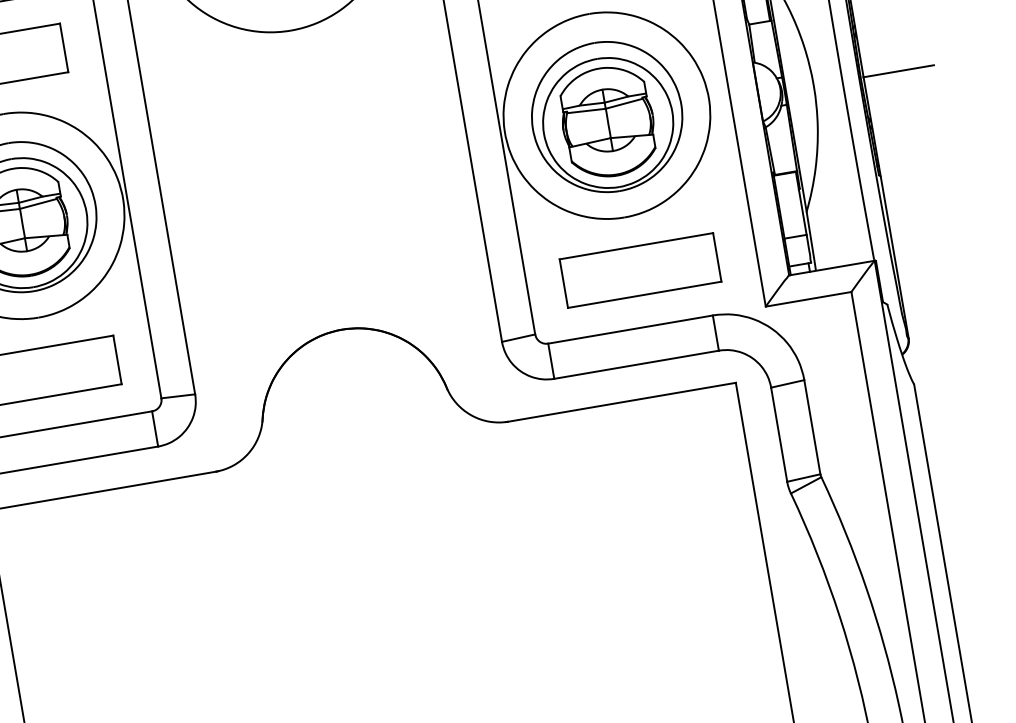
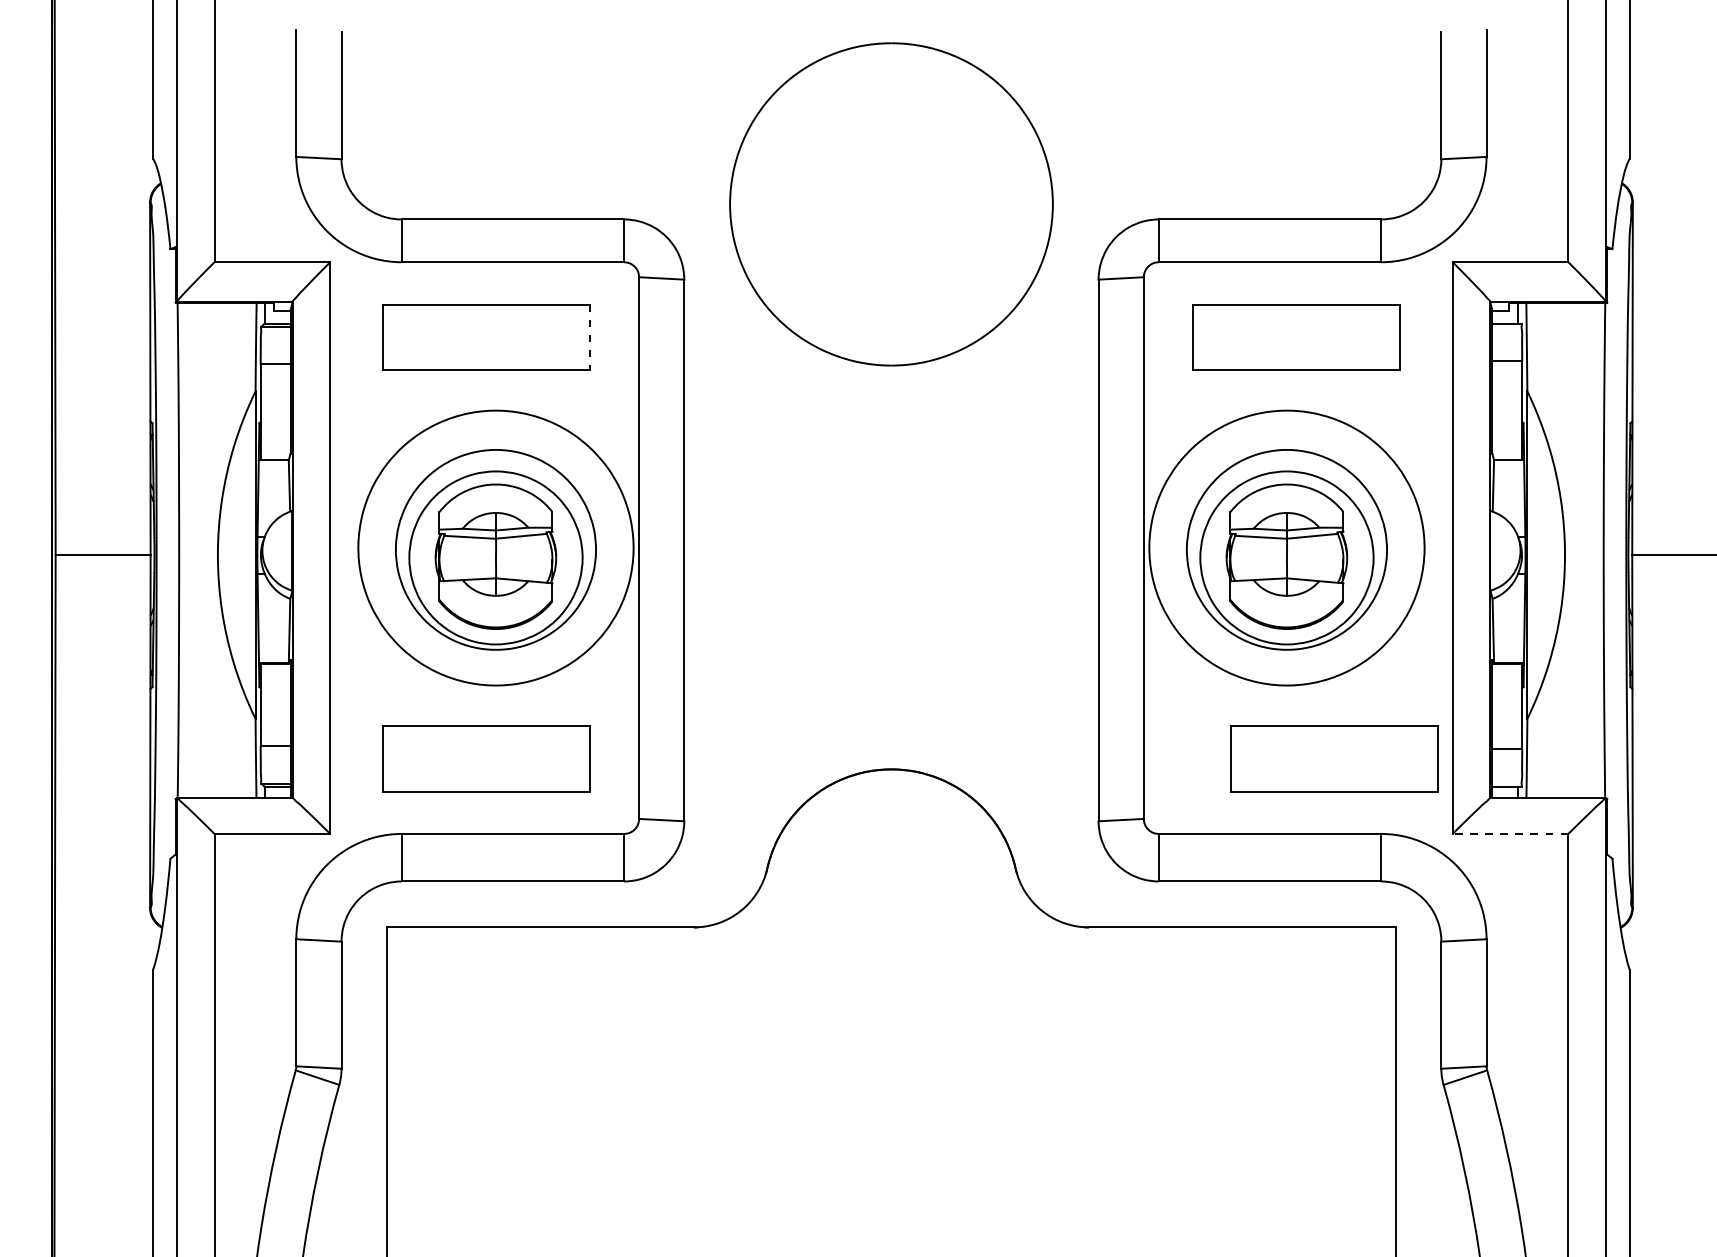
line: (64, 47) -> (590, 337), solid -> dashed
part: (640, 270) -> (1334, 758), moved
line: (808, 299) -> (1510, 834), solid -> dashed

